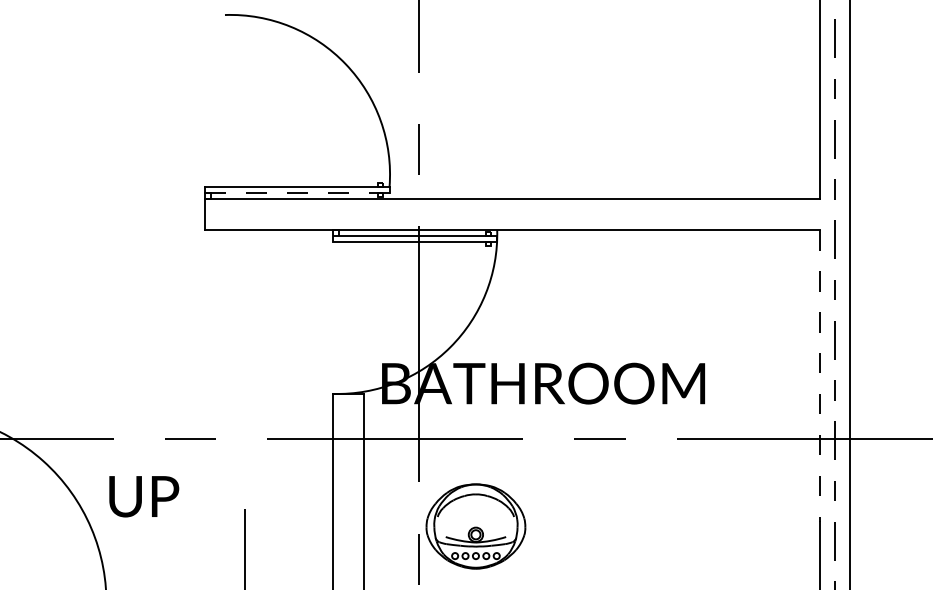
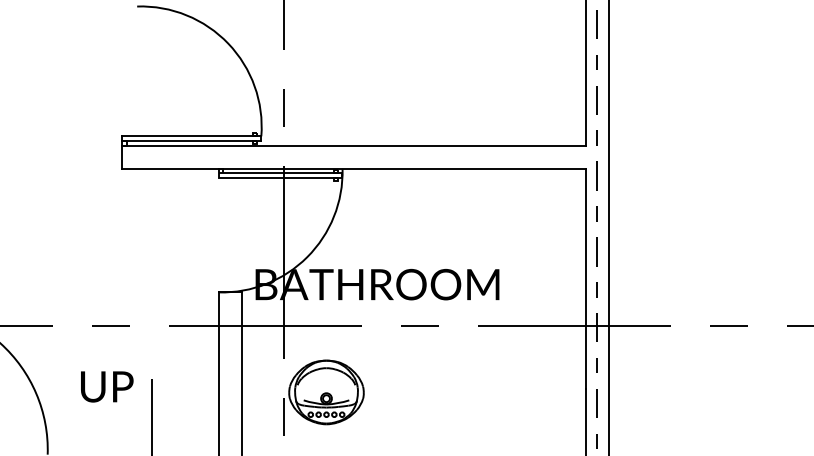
line: (296, 192) -> (191, 140), dashed -> solid
line: (819, 376) -> (585, 279), dashed -> solid
text: (144, 496) -> (107, 386), moved

